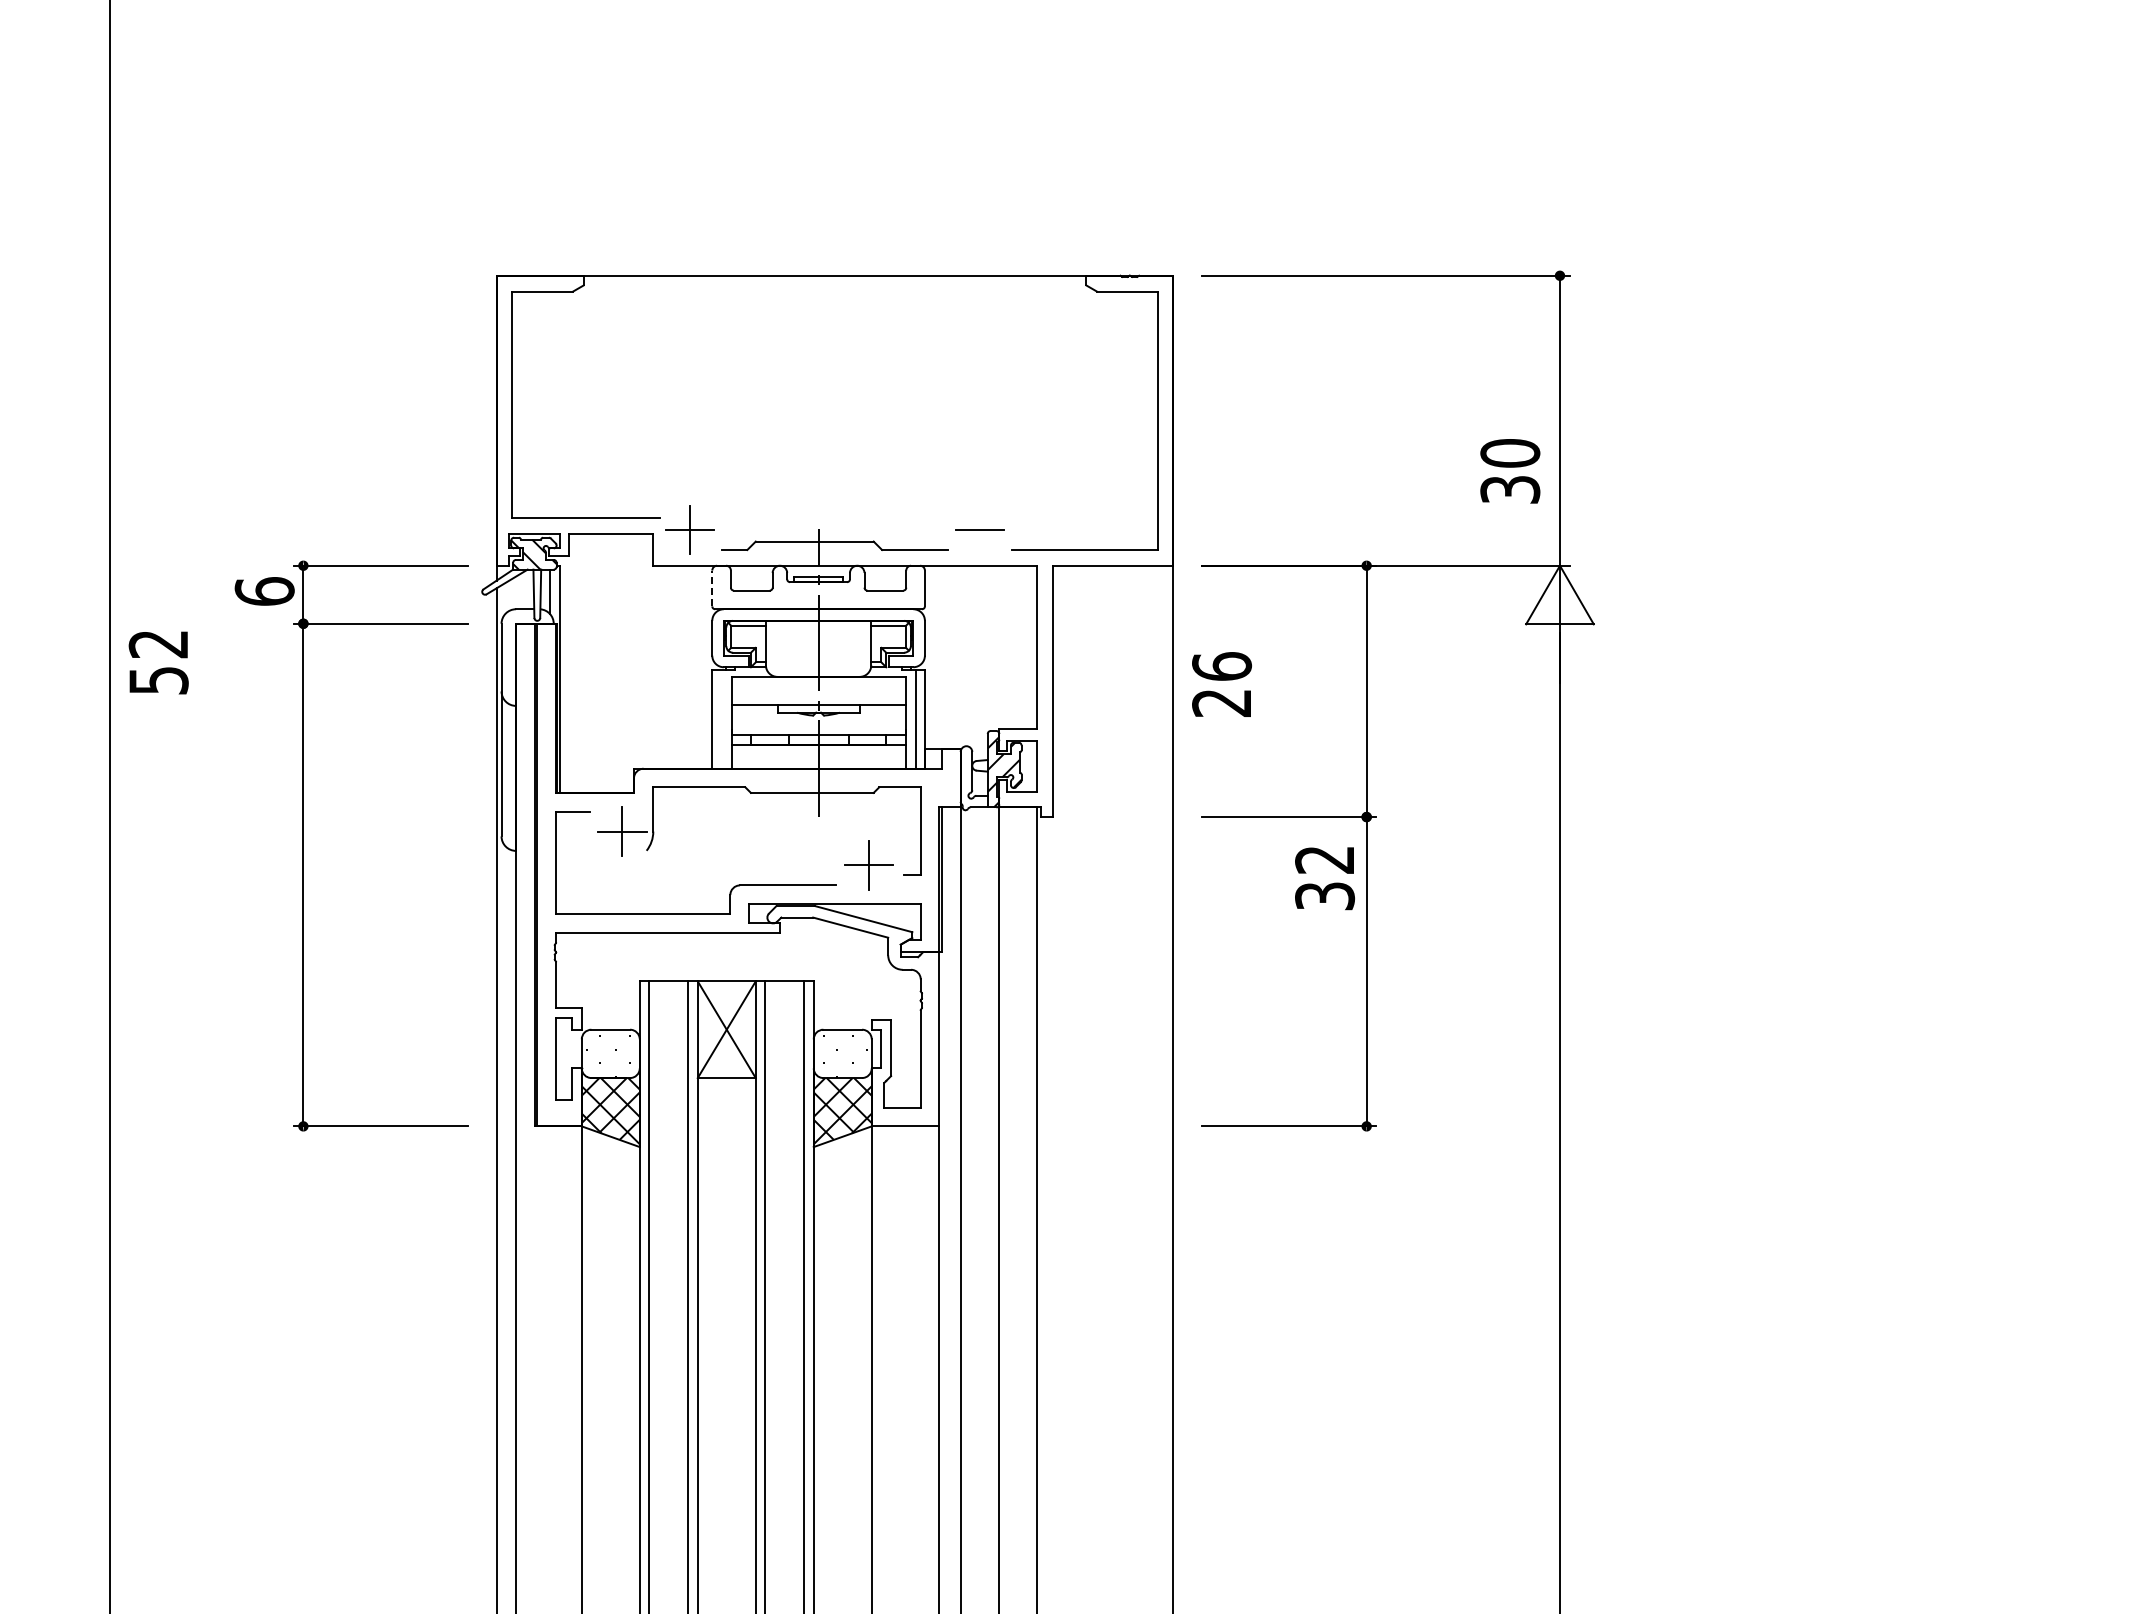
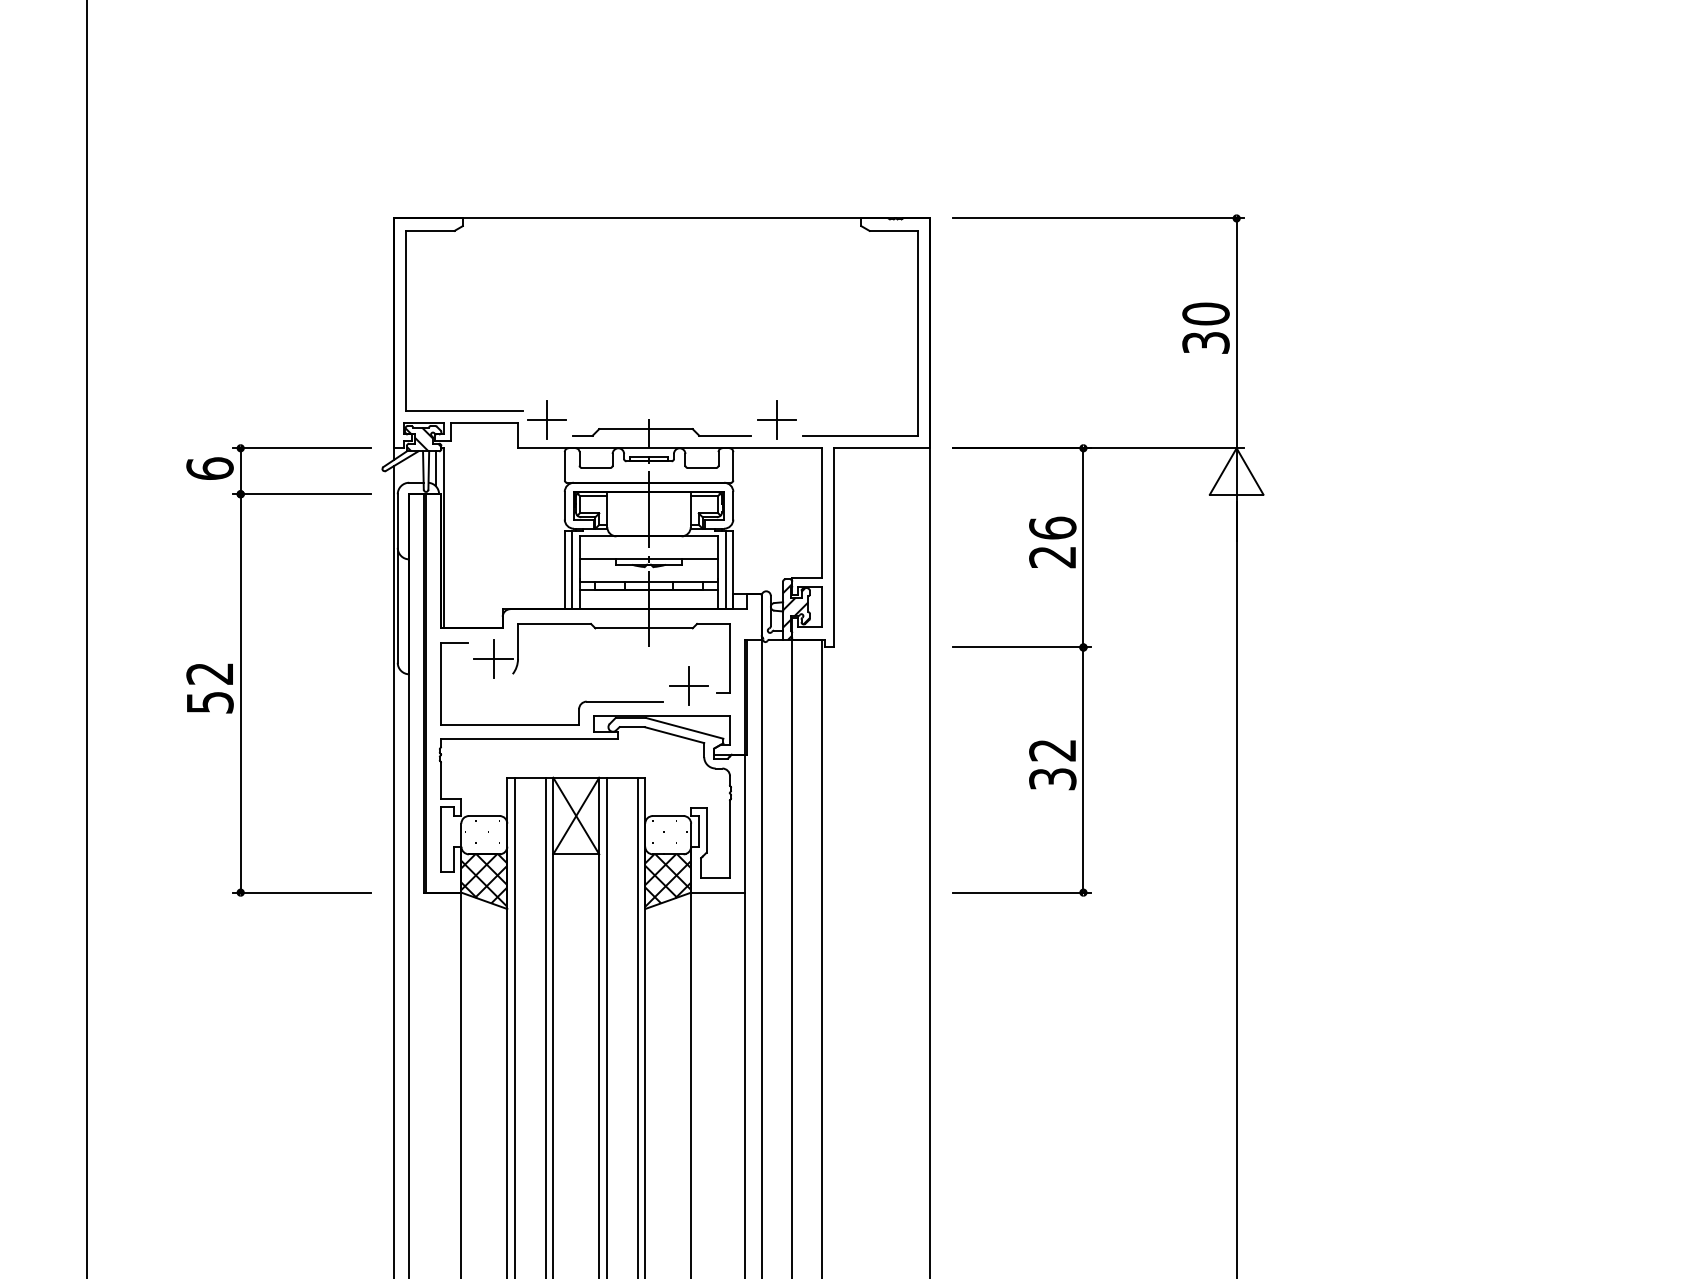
text: (1510, 471) -> (1206, 328), moved
line: (980, 529) -> (777, 419), added
line: (712, 588) -> (564, 466), dashed -> solid
text: (158, 662) -> (209, 688), moved
text: (1221, 684) -> (1052, 542), moved
line: (721, 719) -> (572, 570), added
text: (1324, 878) -> (1052, 765), moved

